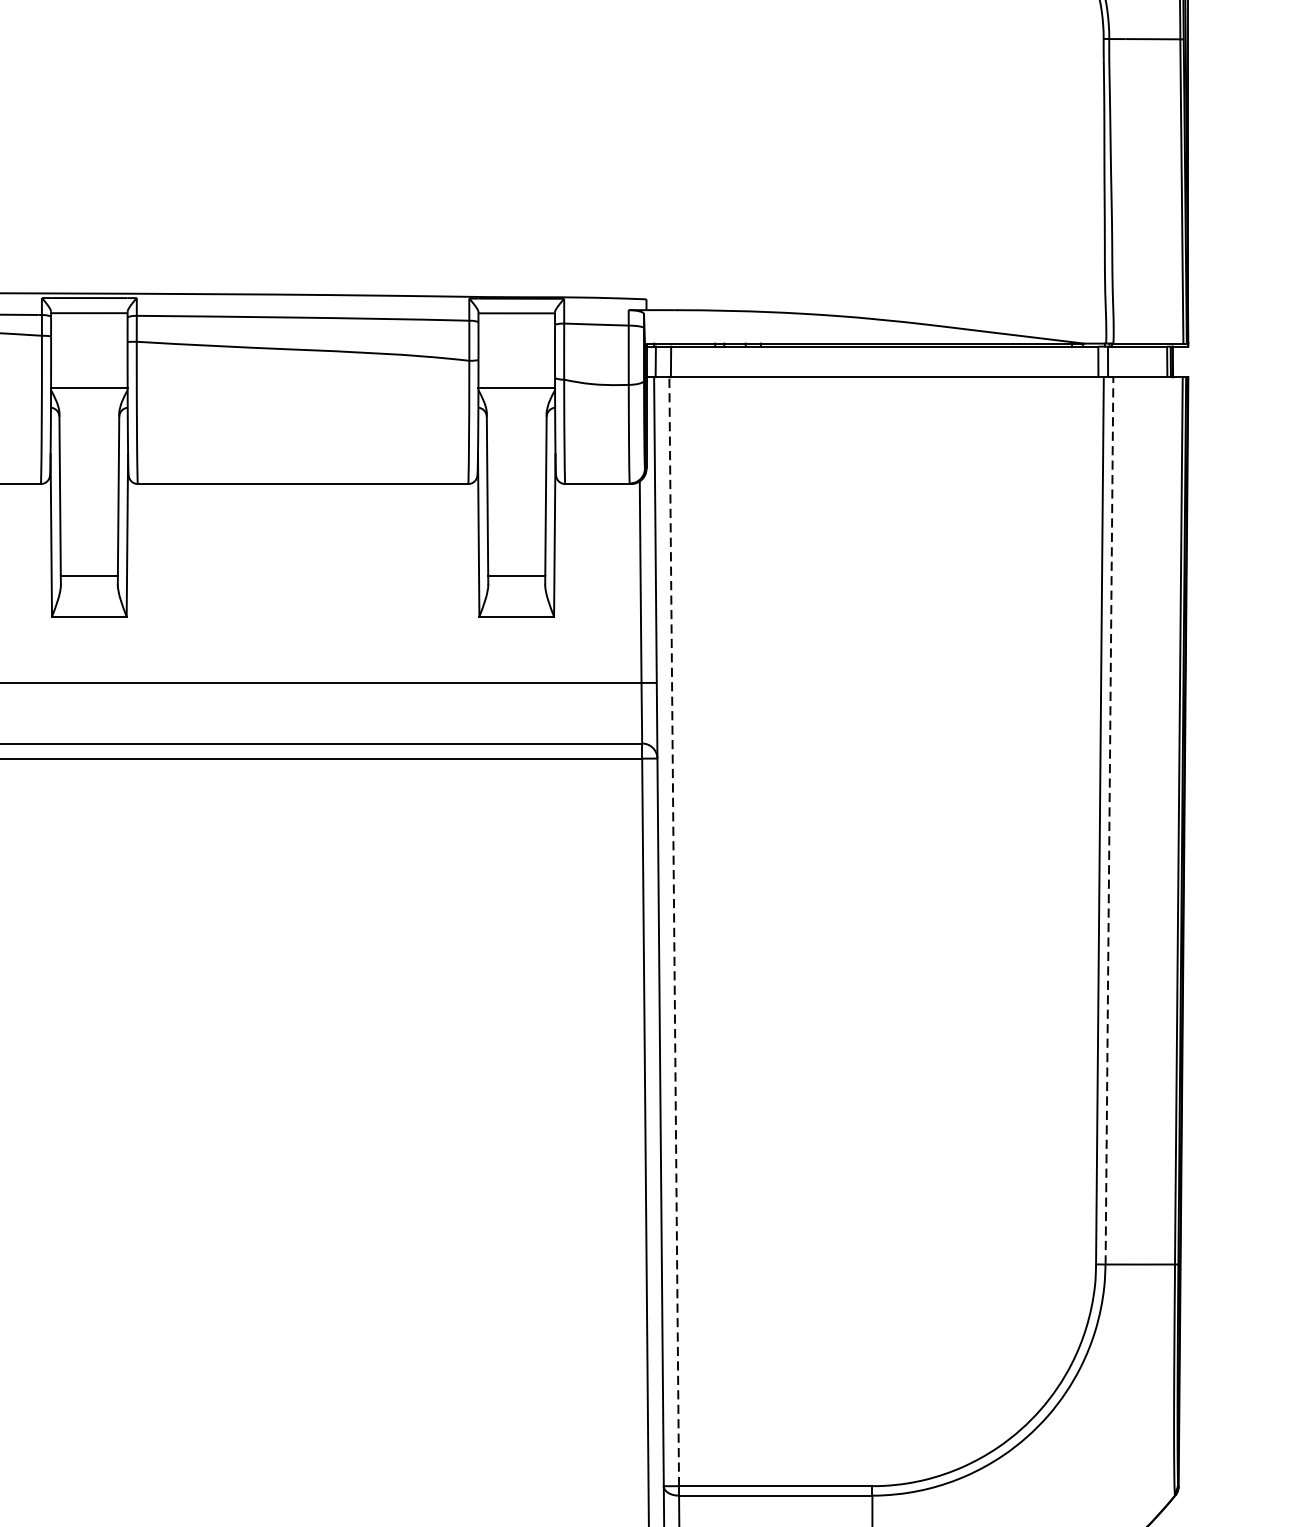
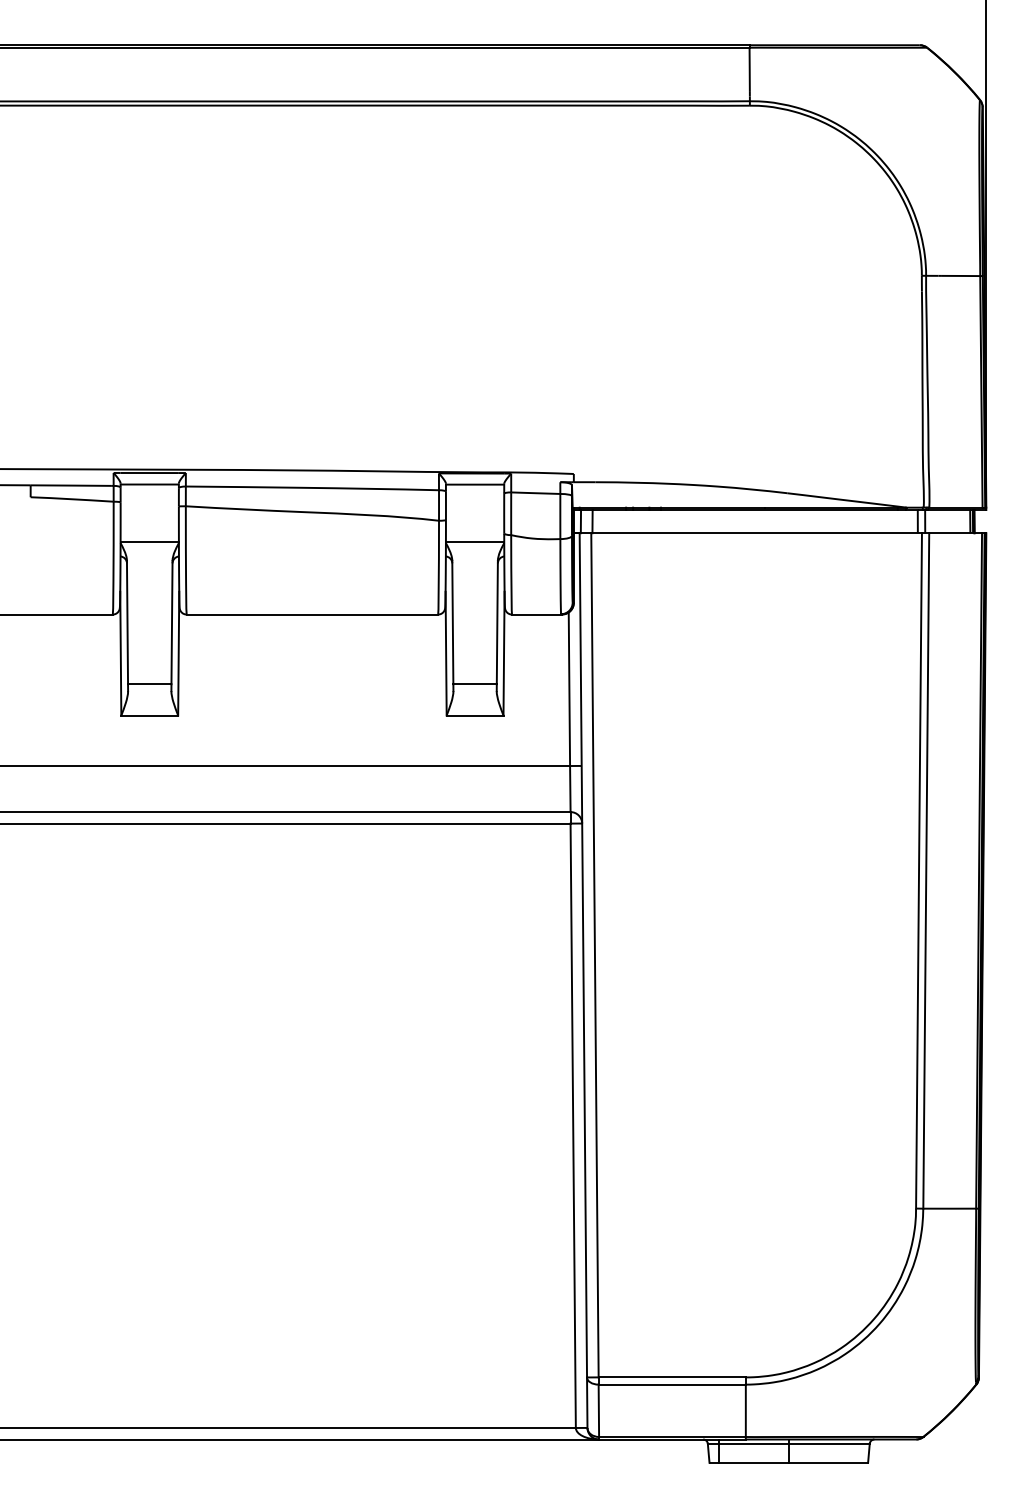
line: (1109, 820) -> (926, 870), dashed -> solid
line: (673, 930) -> (594, 954), dashed -> solid

